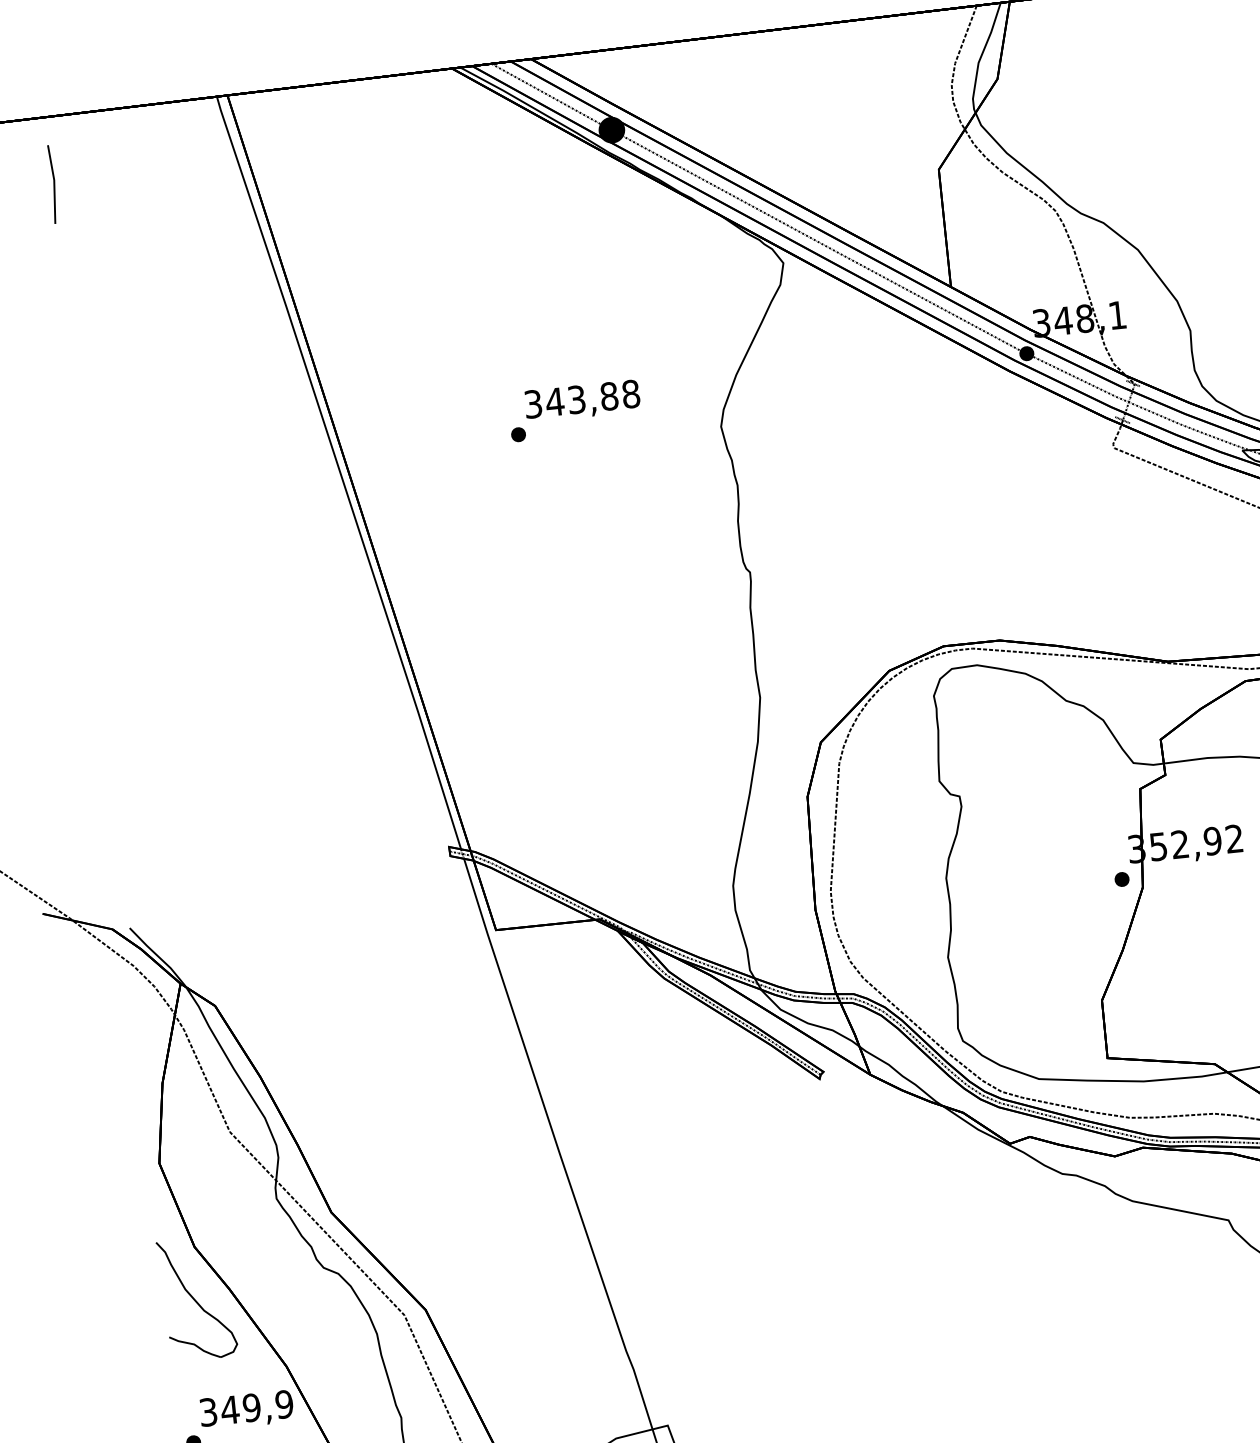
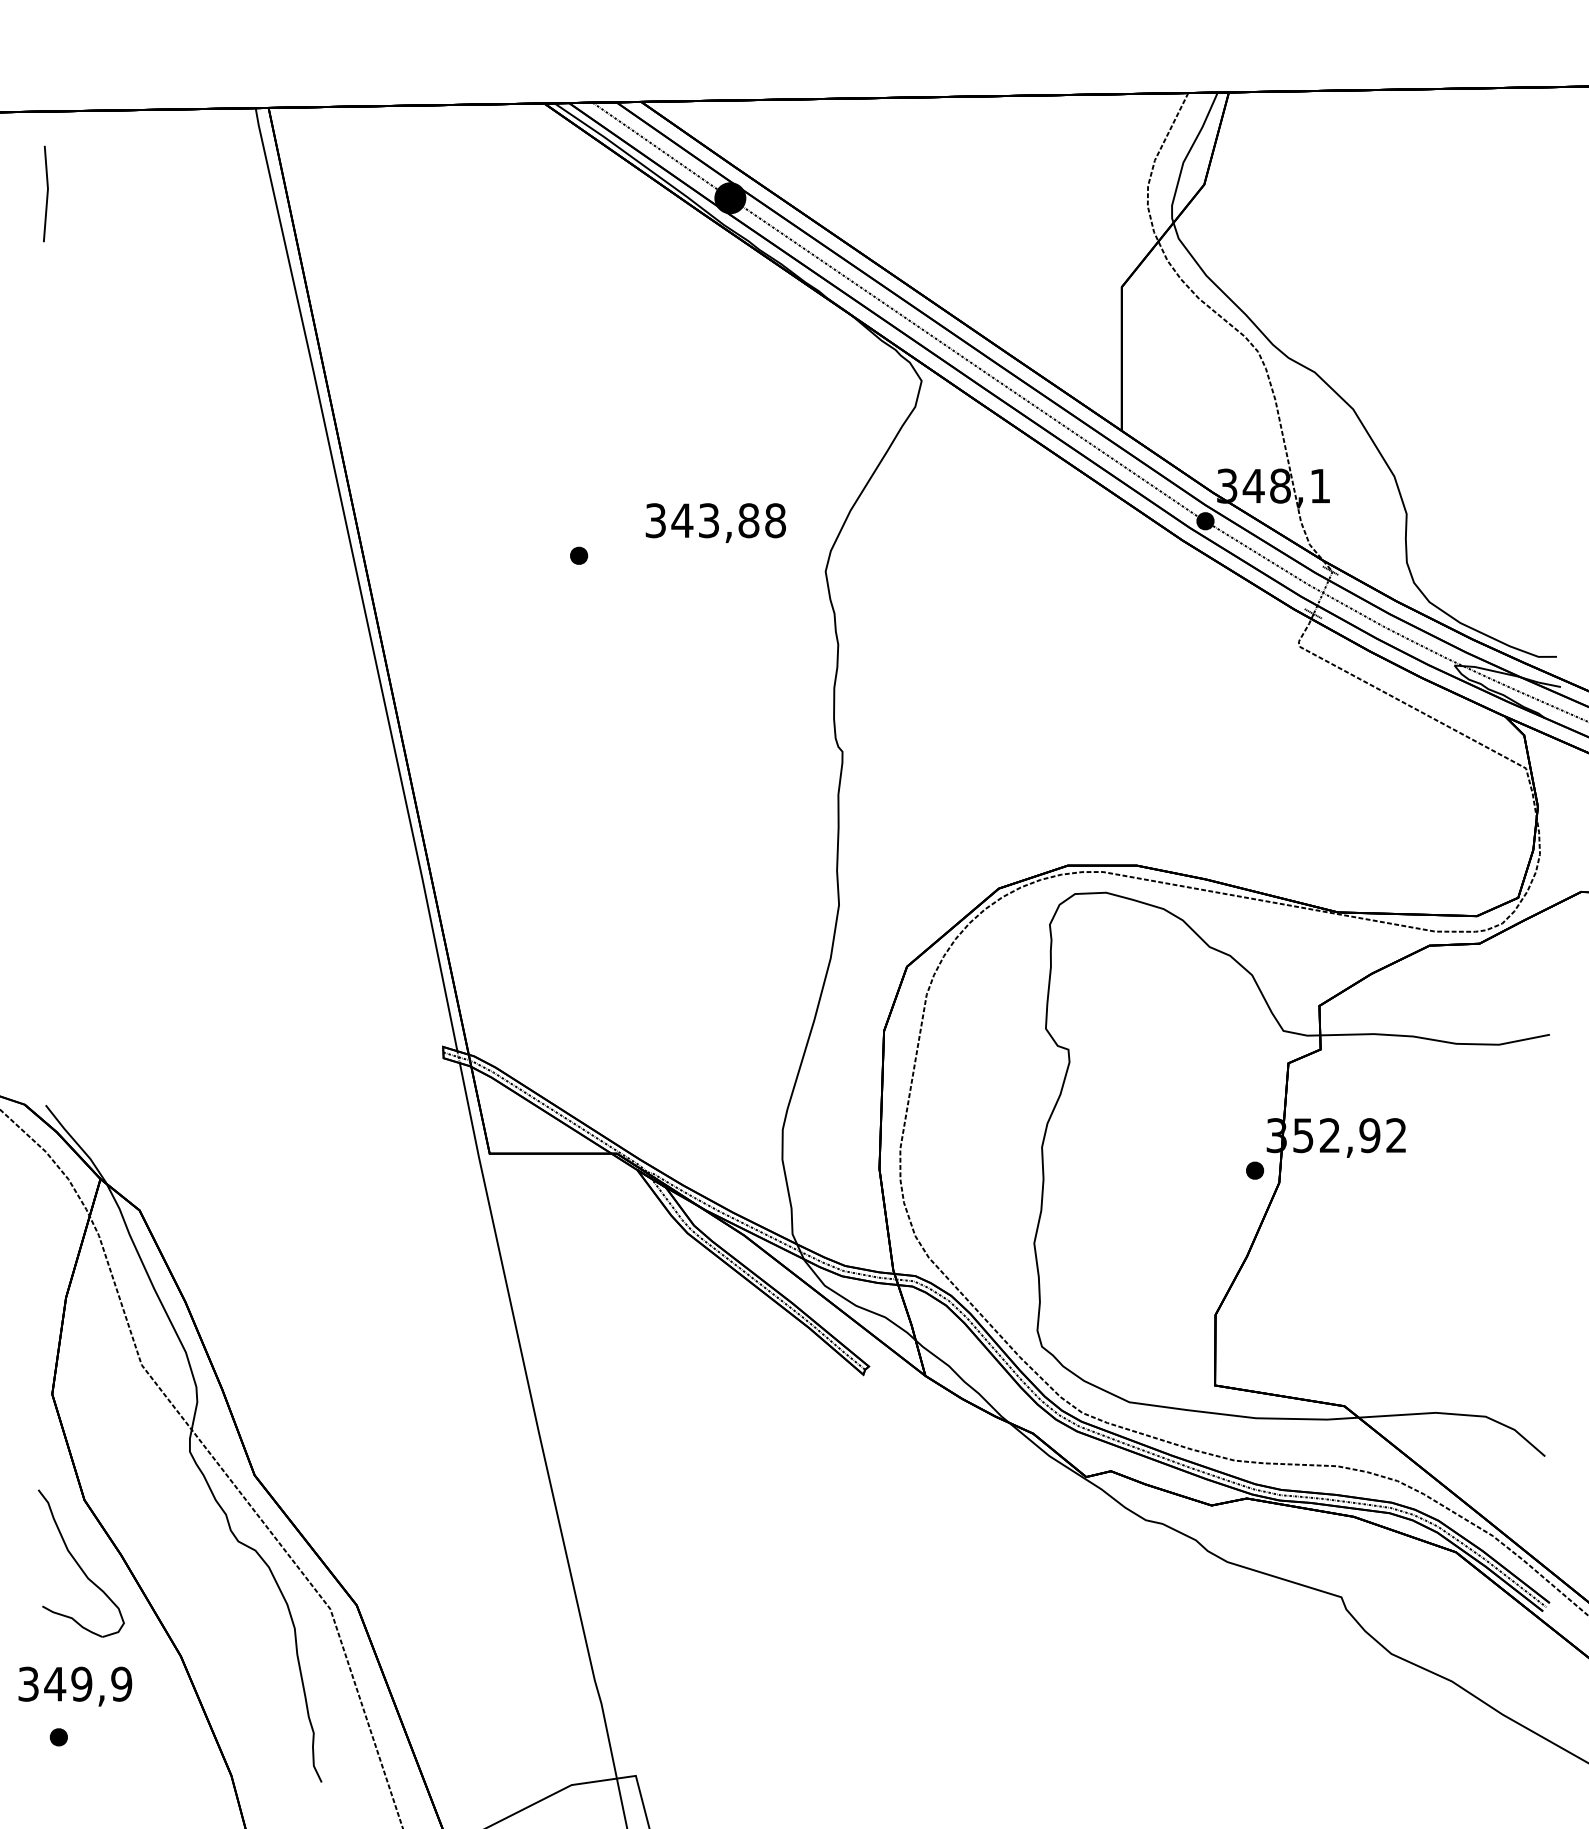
text: (582, 400) -> (715, 522), moved
text: (246, 1410) -> (75, 1686), moved

